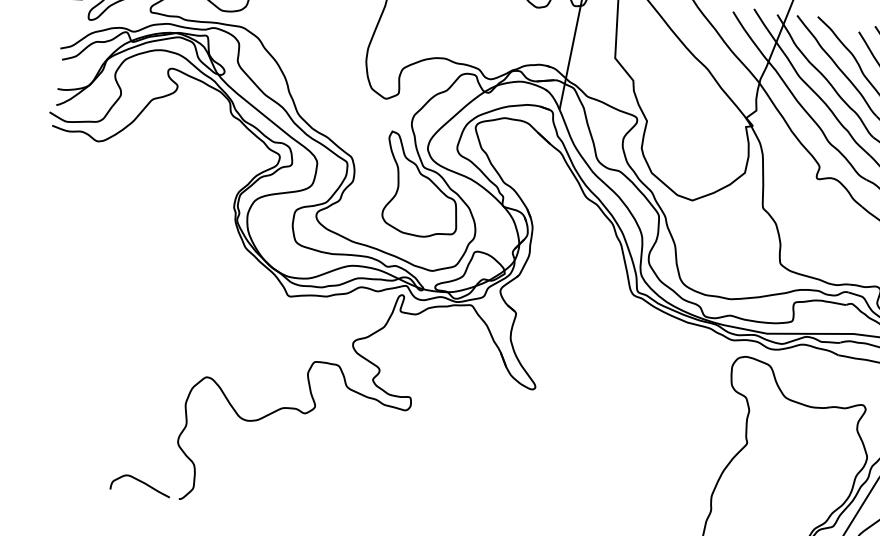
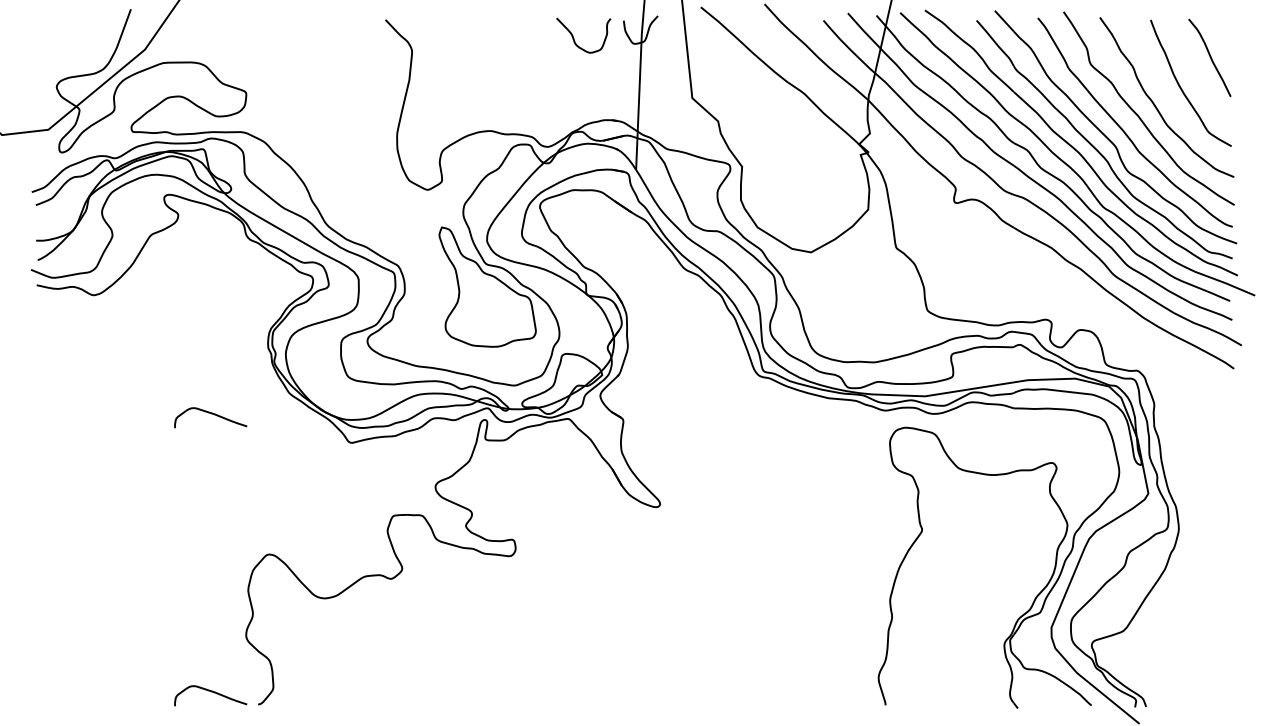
curve: (178, 254) -> (211, 414), added

